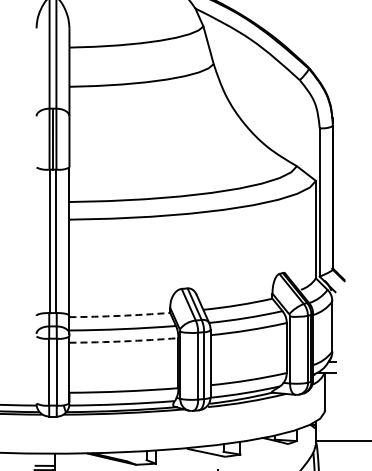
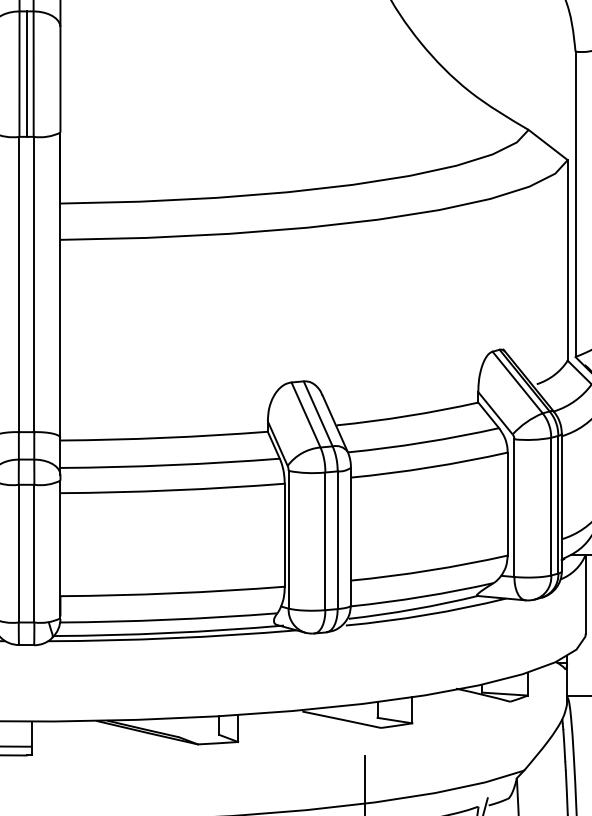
arc: (119, 315) -> (163, 437), dashed -> solid
arc: (124, 341) -> (173, 490), dashed -> solid

